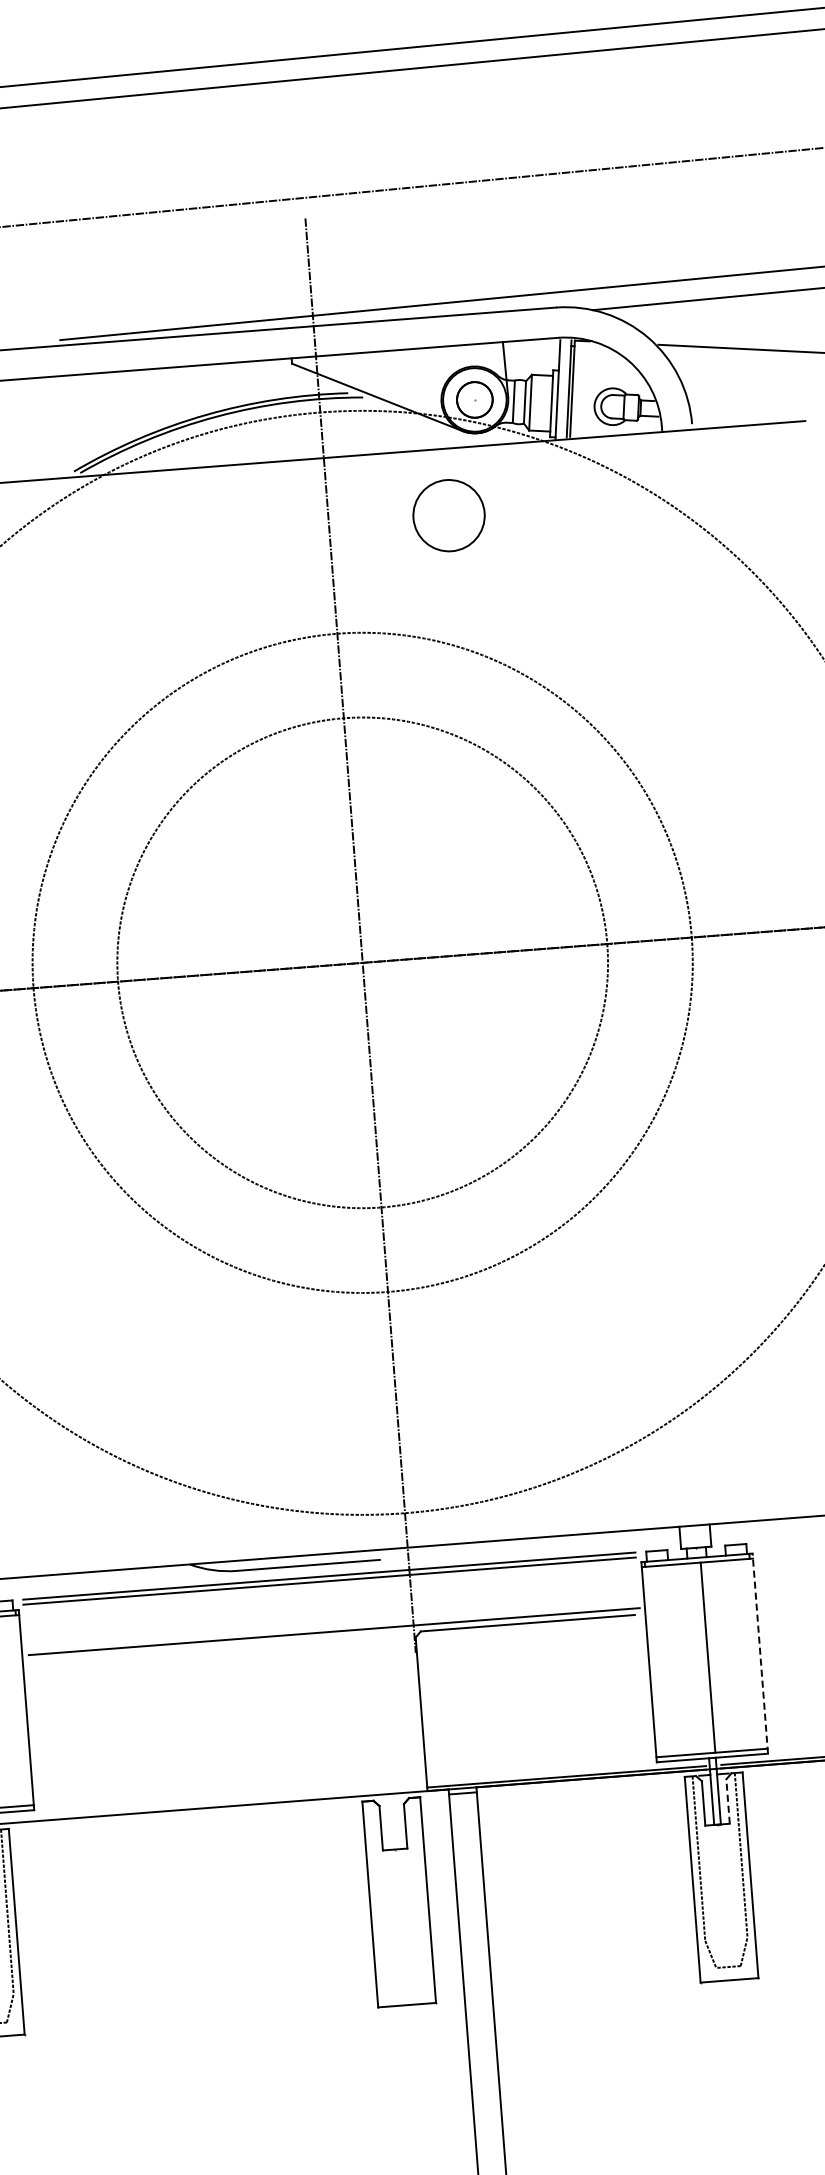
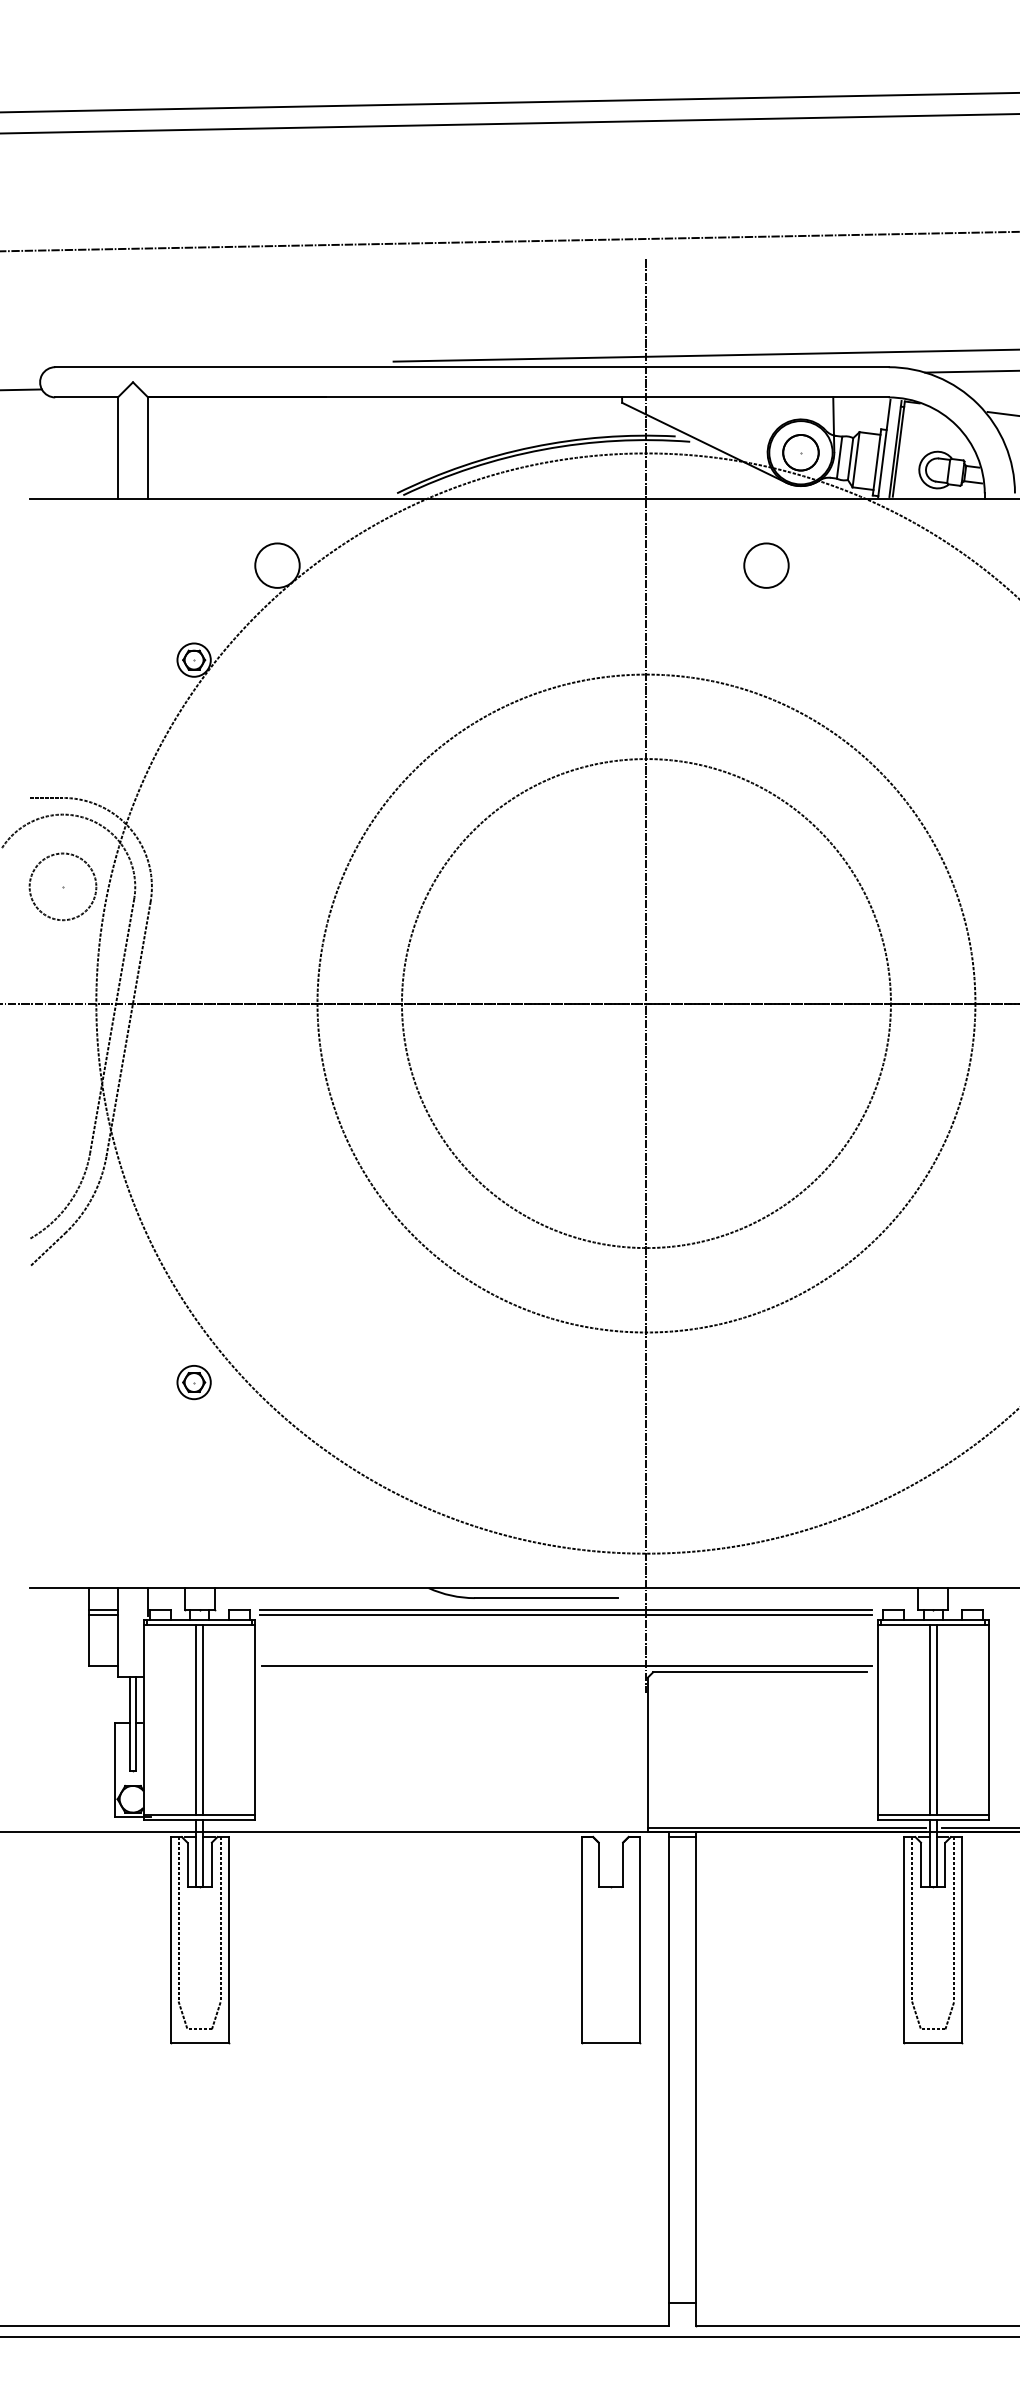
circle: (449, 515) -> (766, 565), size x0.62
line: (759, 1652) -> (988, 1719), dashed -> solid
line: (701, 1658) -> (929, 1720), added
line: (728, 1801) -> (945, 1864), dashed -> solid

